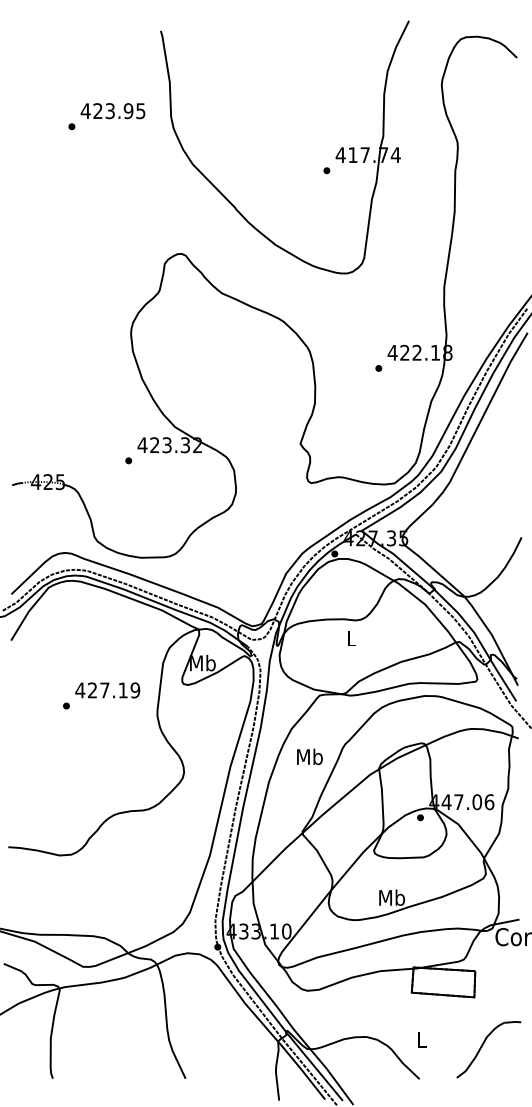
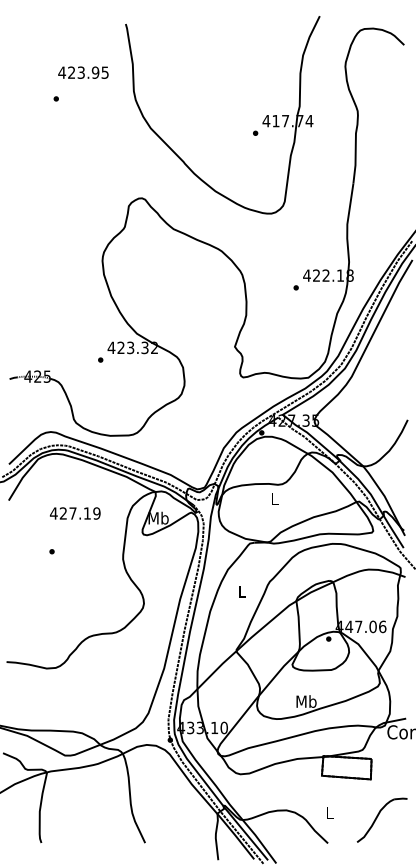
text: (113, 110) -> (83, 72), moved
text: (107, 690) -> (75, 513), moved
text: (310, 756) -> (242, 591), Mb -> L

